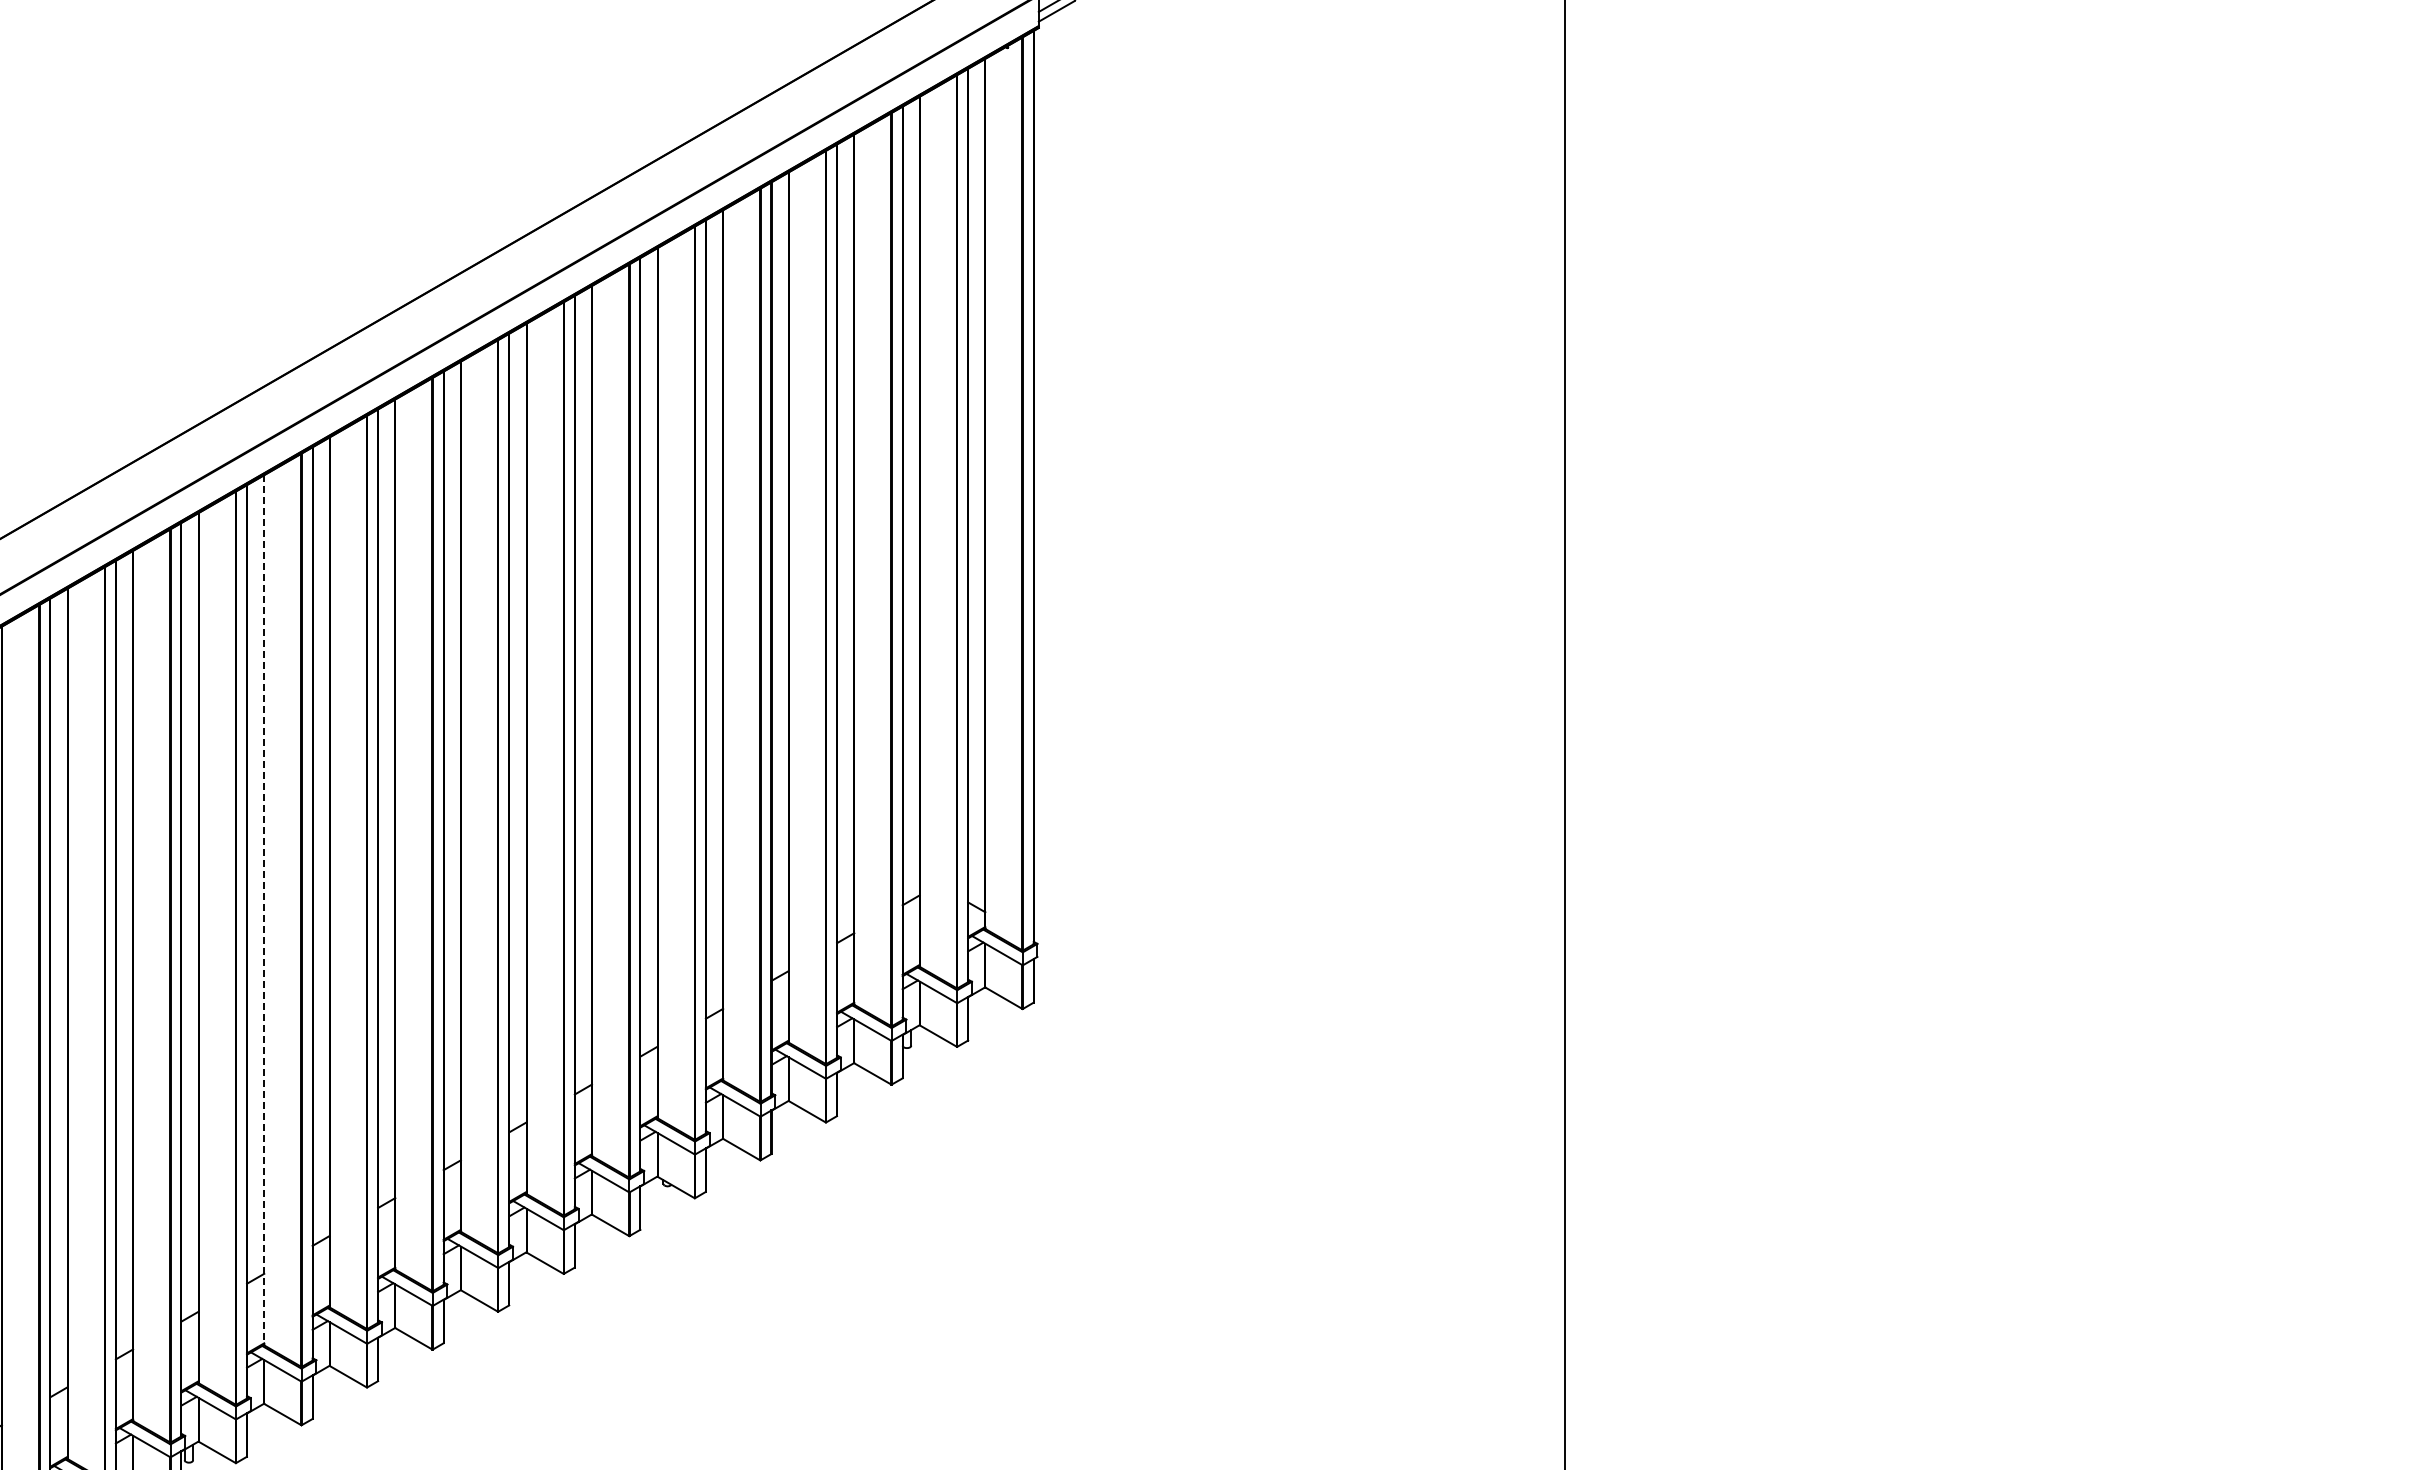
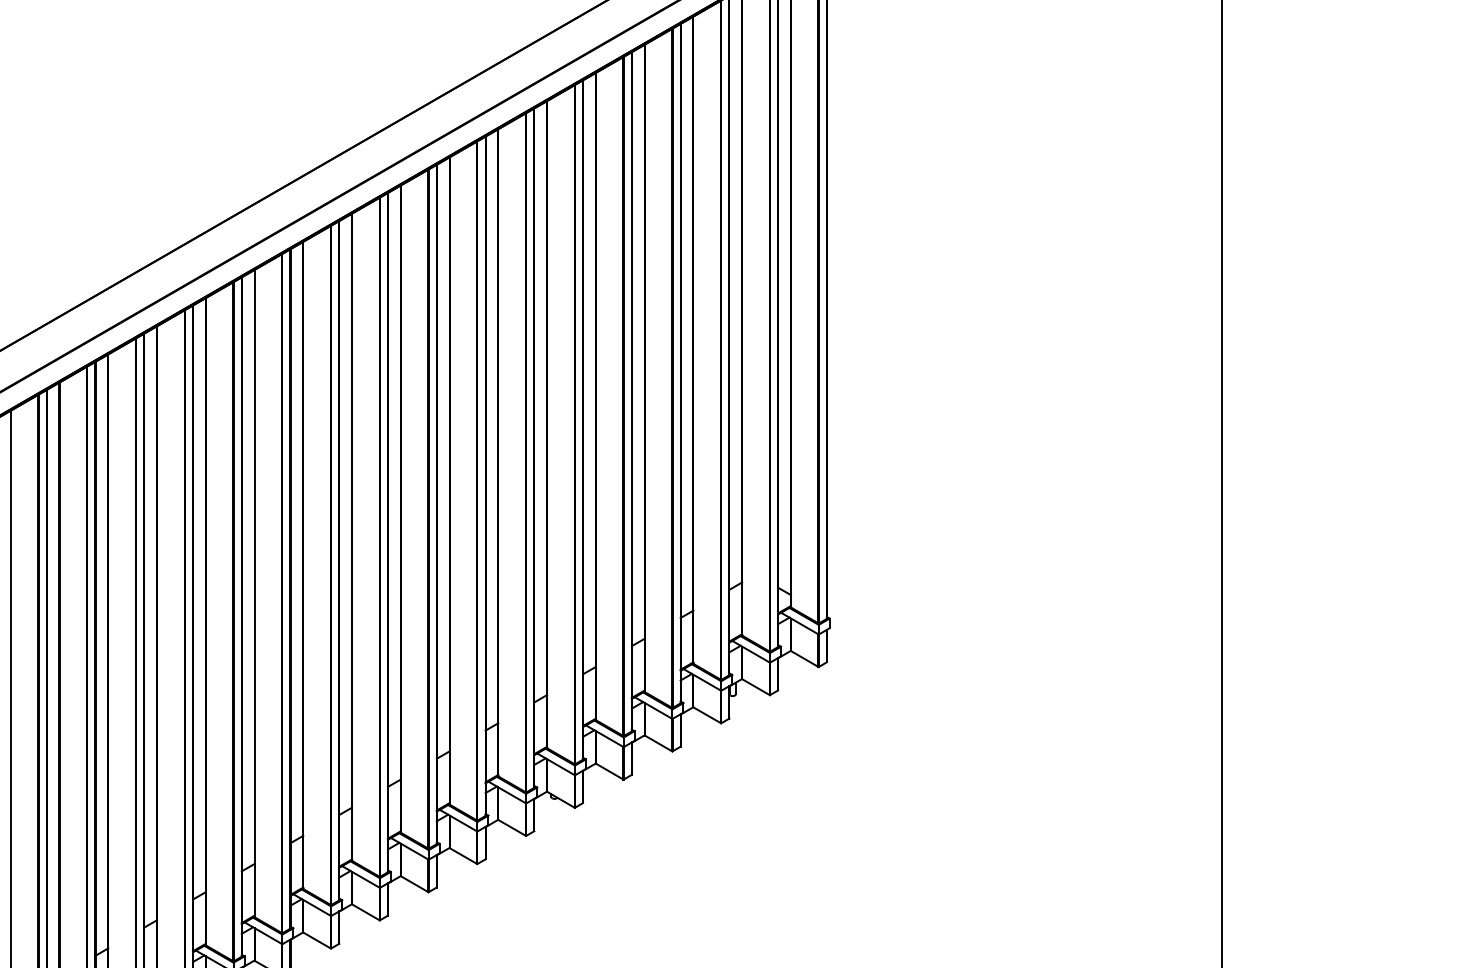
line: (264, 910) -> (254, 593), dashed -> solid

